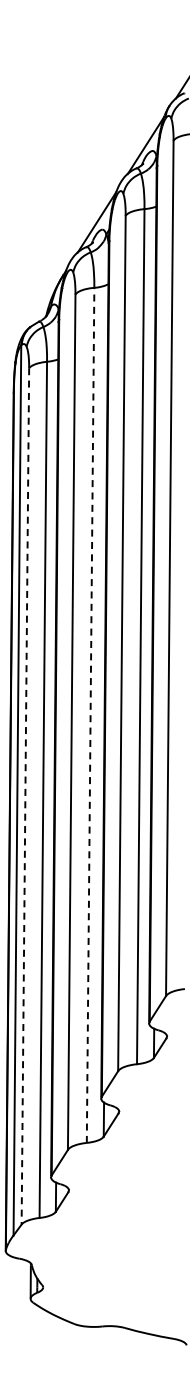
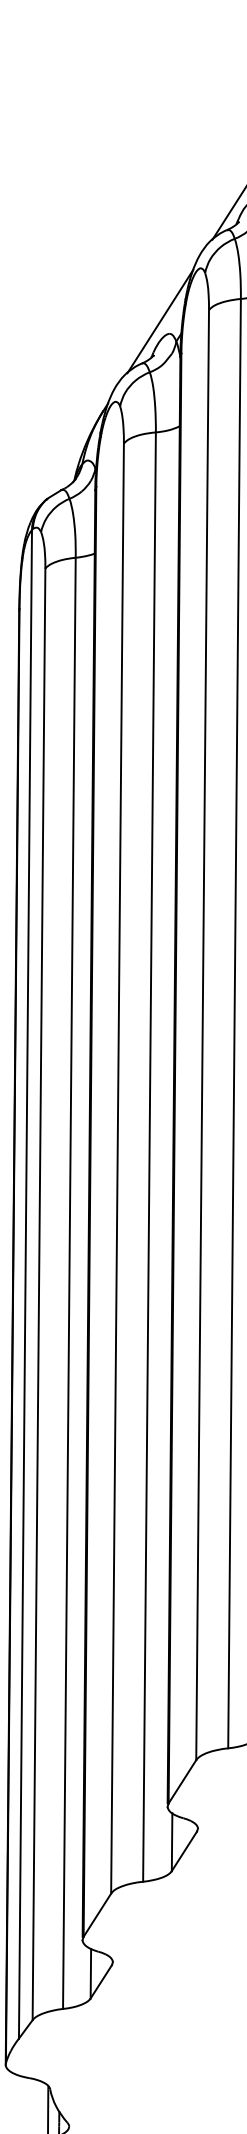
line: (90, 715) -> (149, 1157), dashed -> solid
line: (25, 796) -> (39, 1294), dashed -> solid

